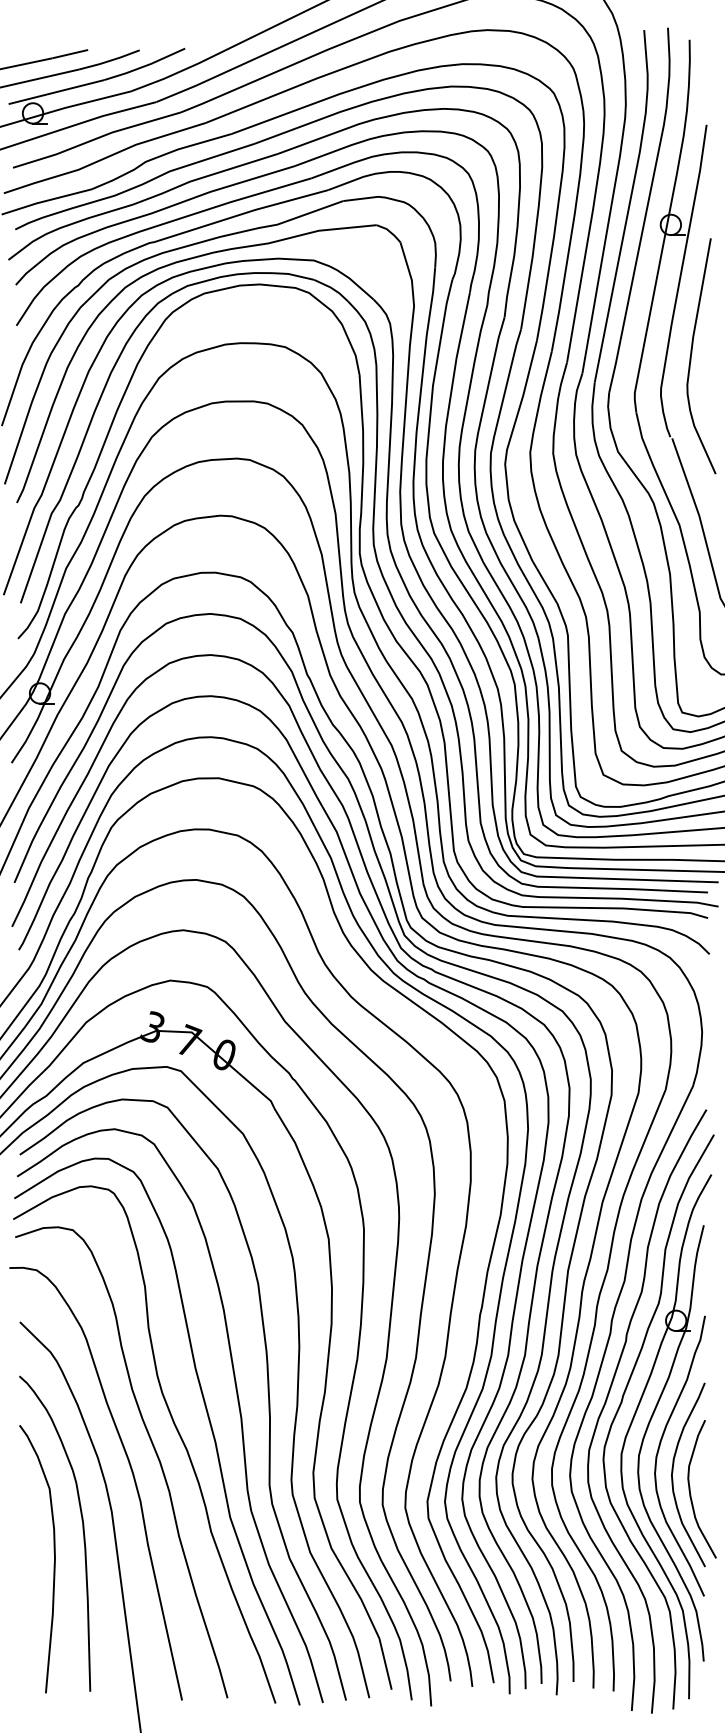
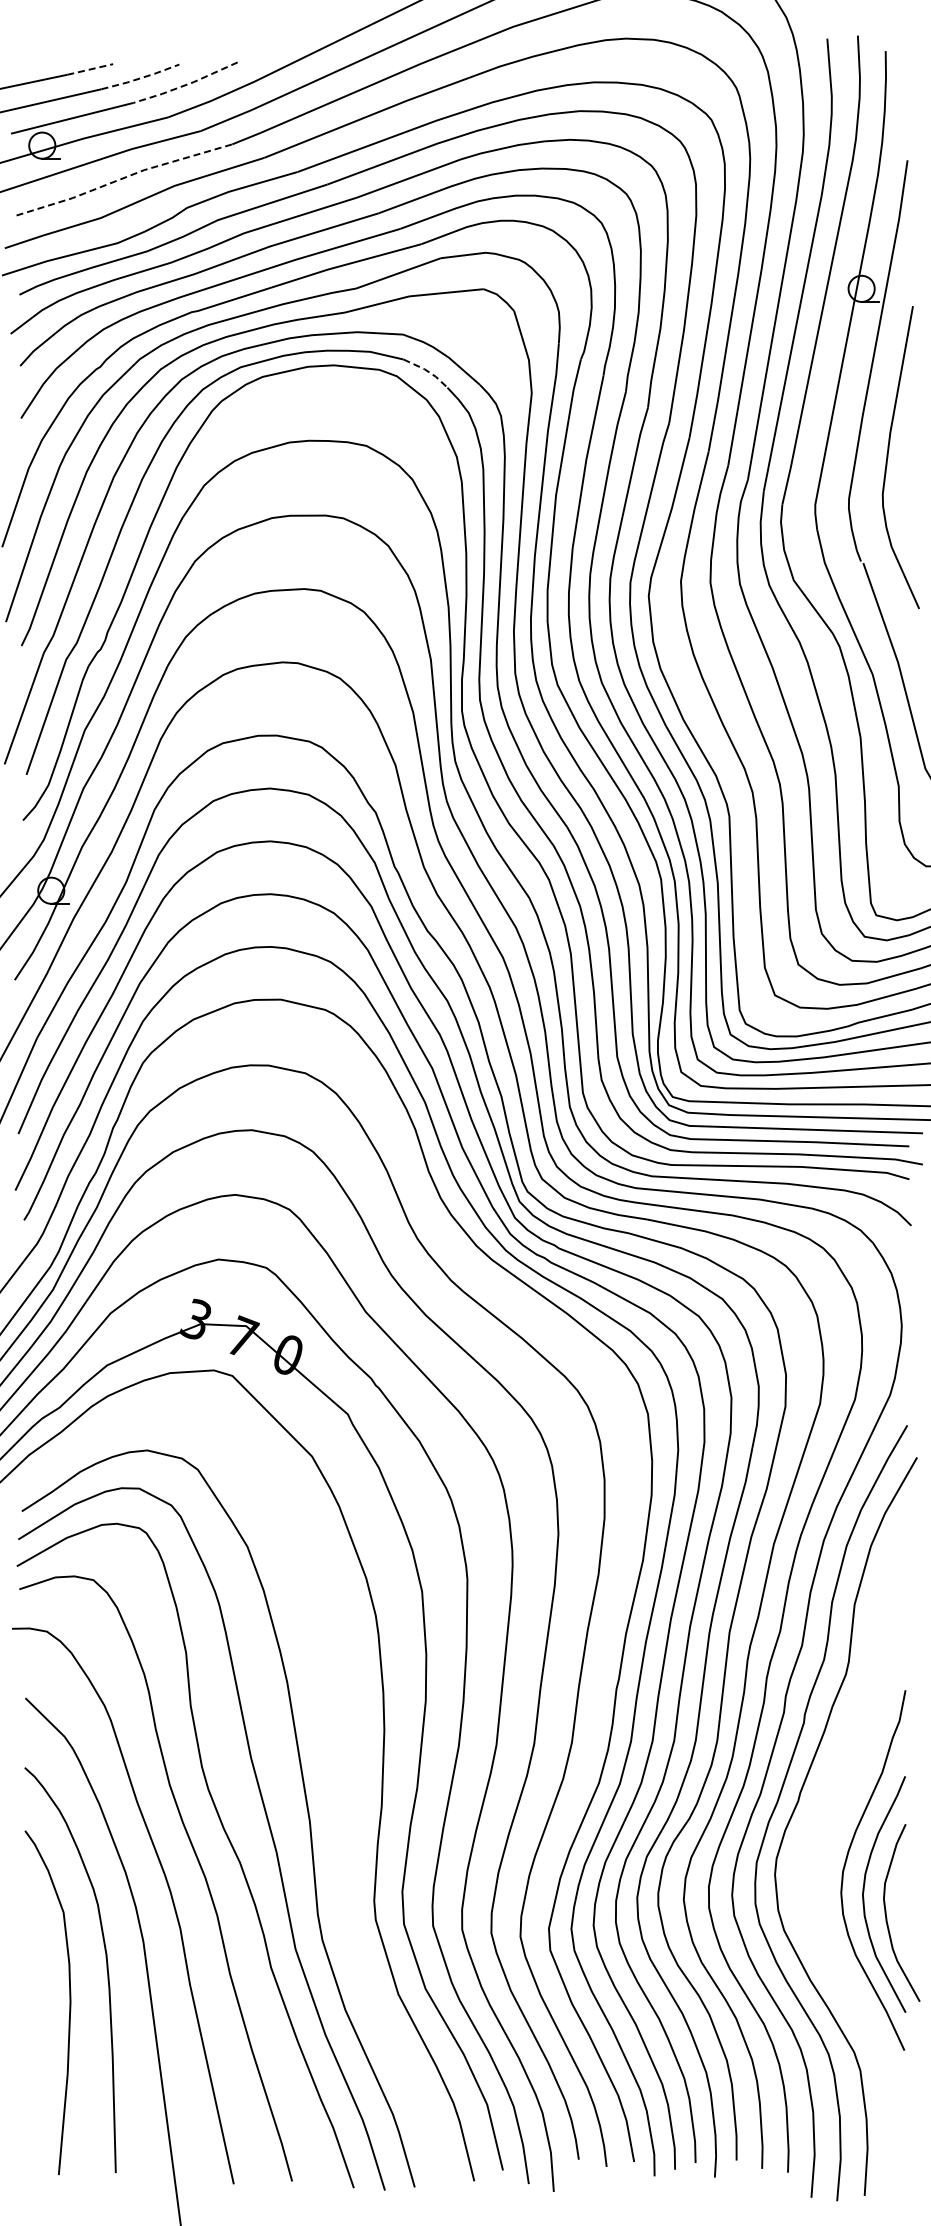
line: (70, 54) -> (90, 69), solid -> dashed
line: (110, 61) -> (141, 78), solid -> dashed
line: (144, 66) -> (185, 85), solid -> dashed
line: (96, 138) -> (123, 178), solid -> dashed
line: (332, 288) -> (426, 370), solid -> dashed
curve: (268, 1399) -> (344, 1797), removed
part: (647, 1430) -> (831, 1837), removed

